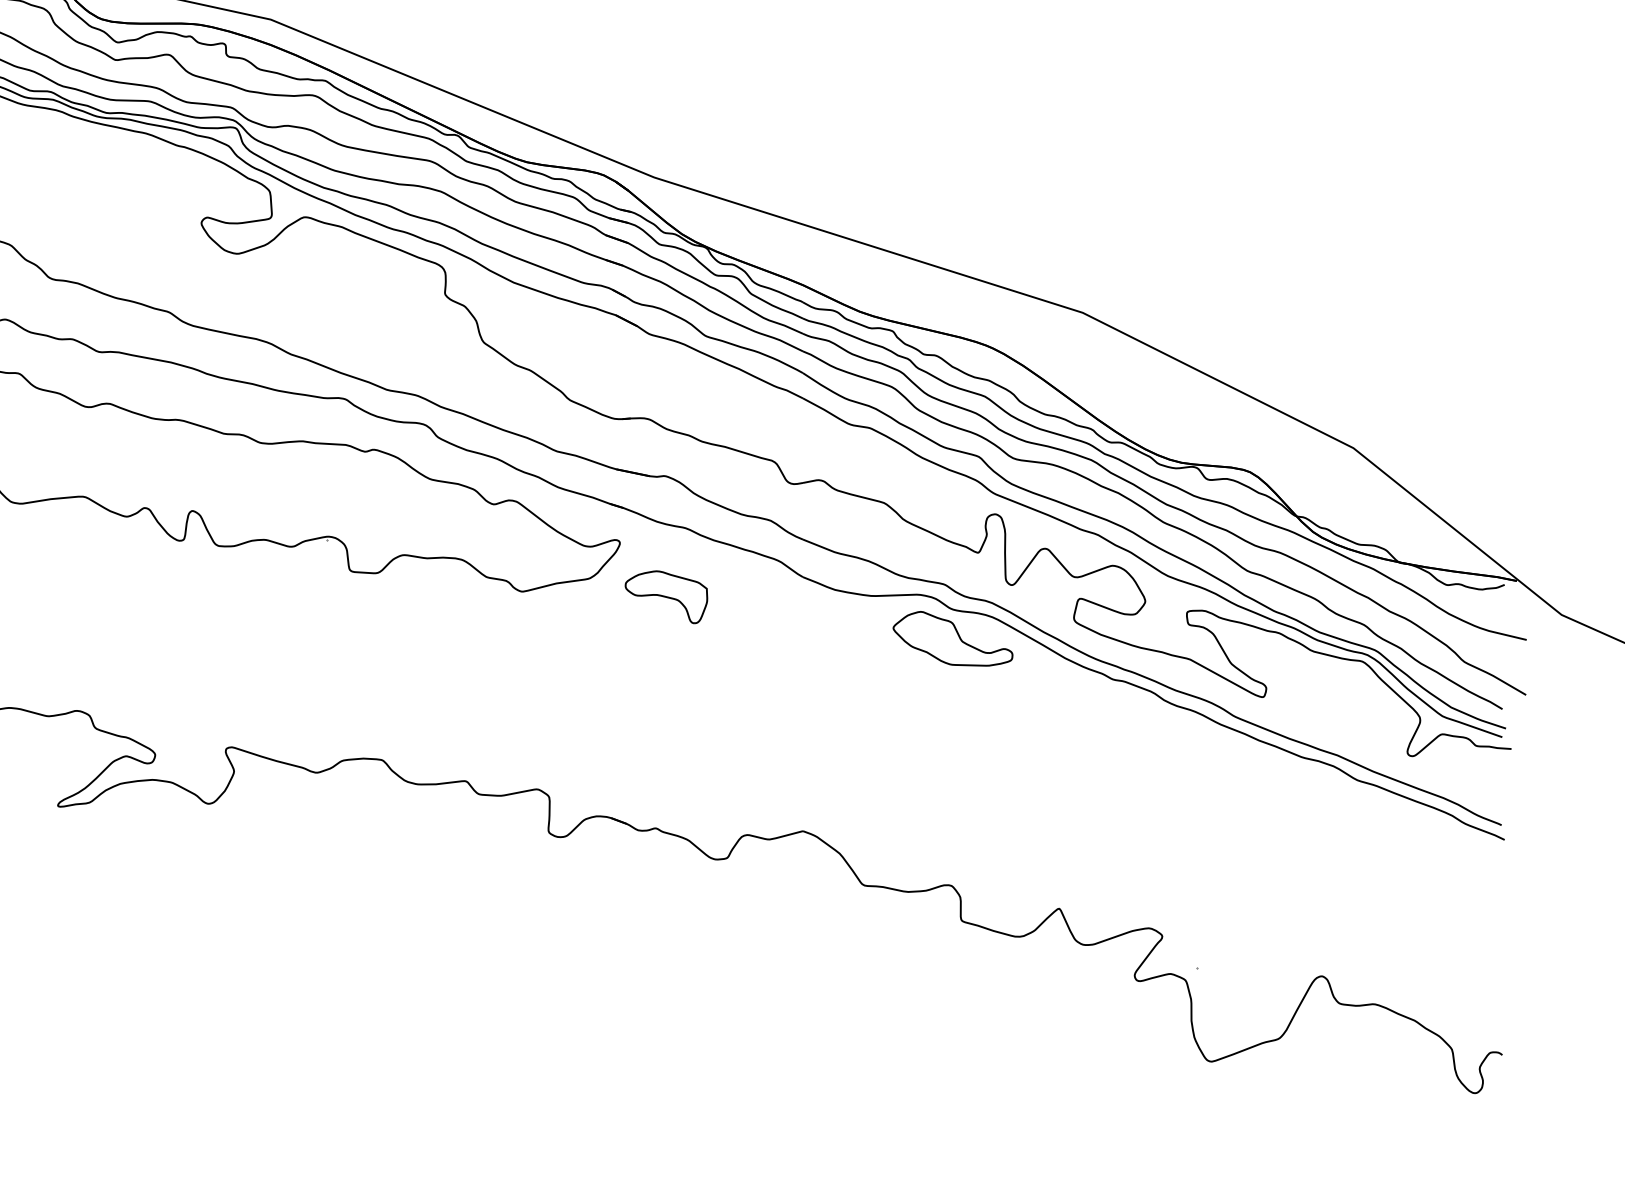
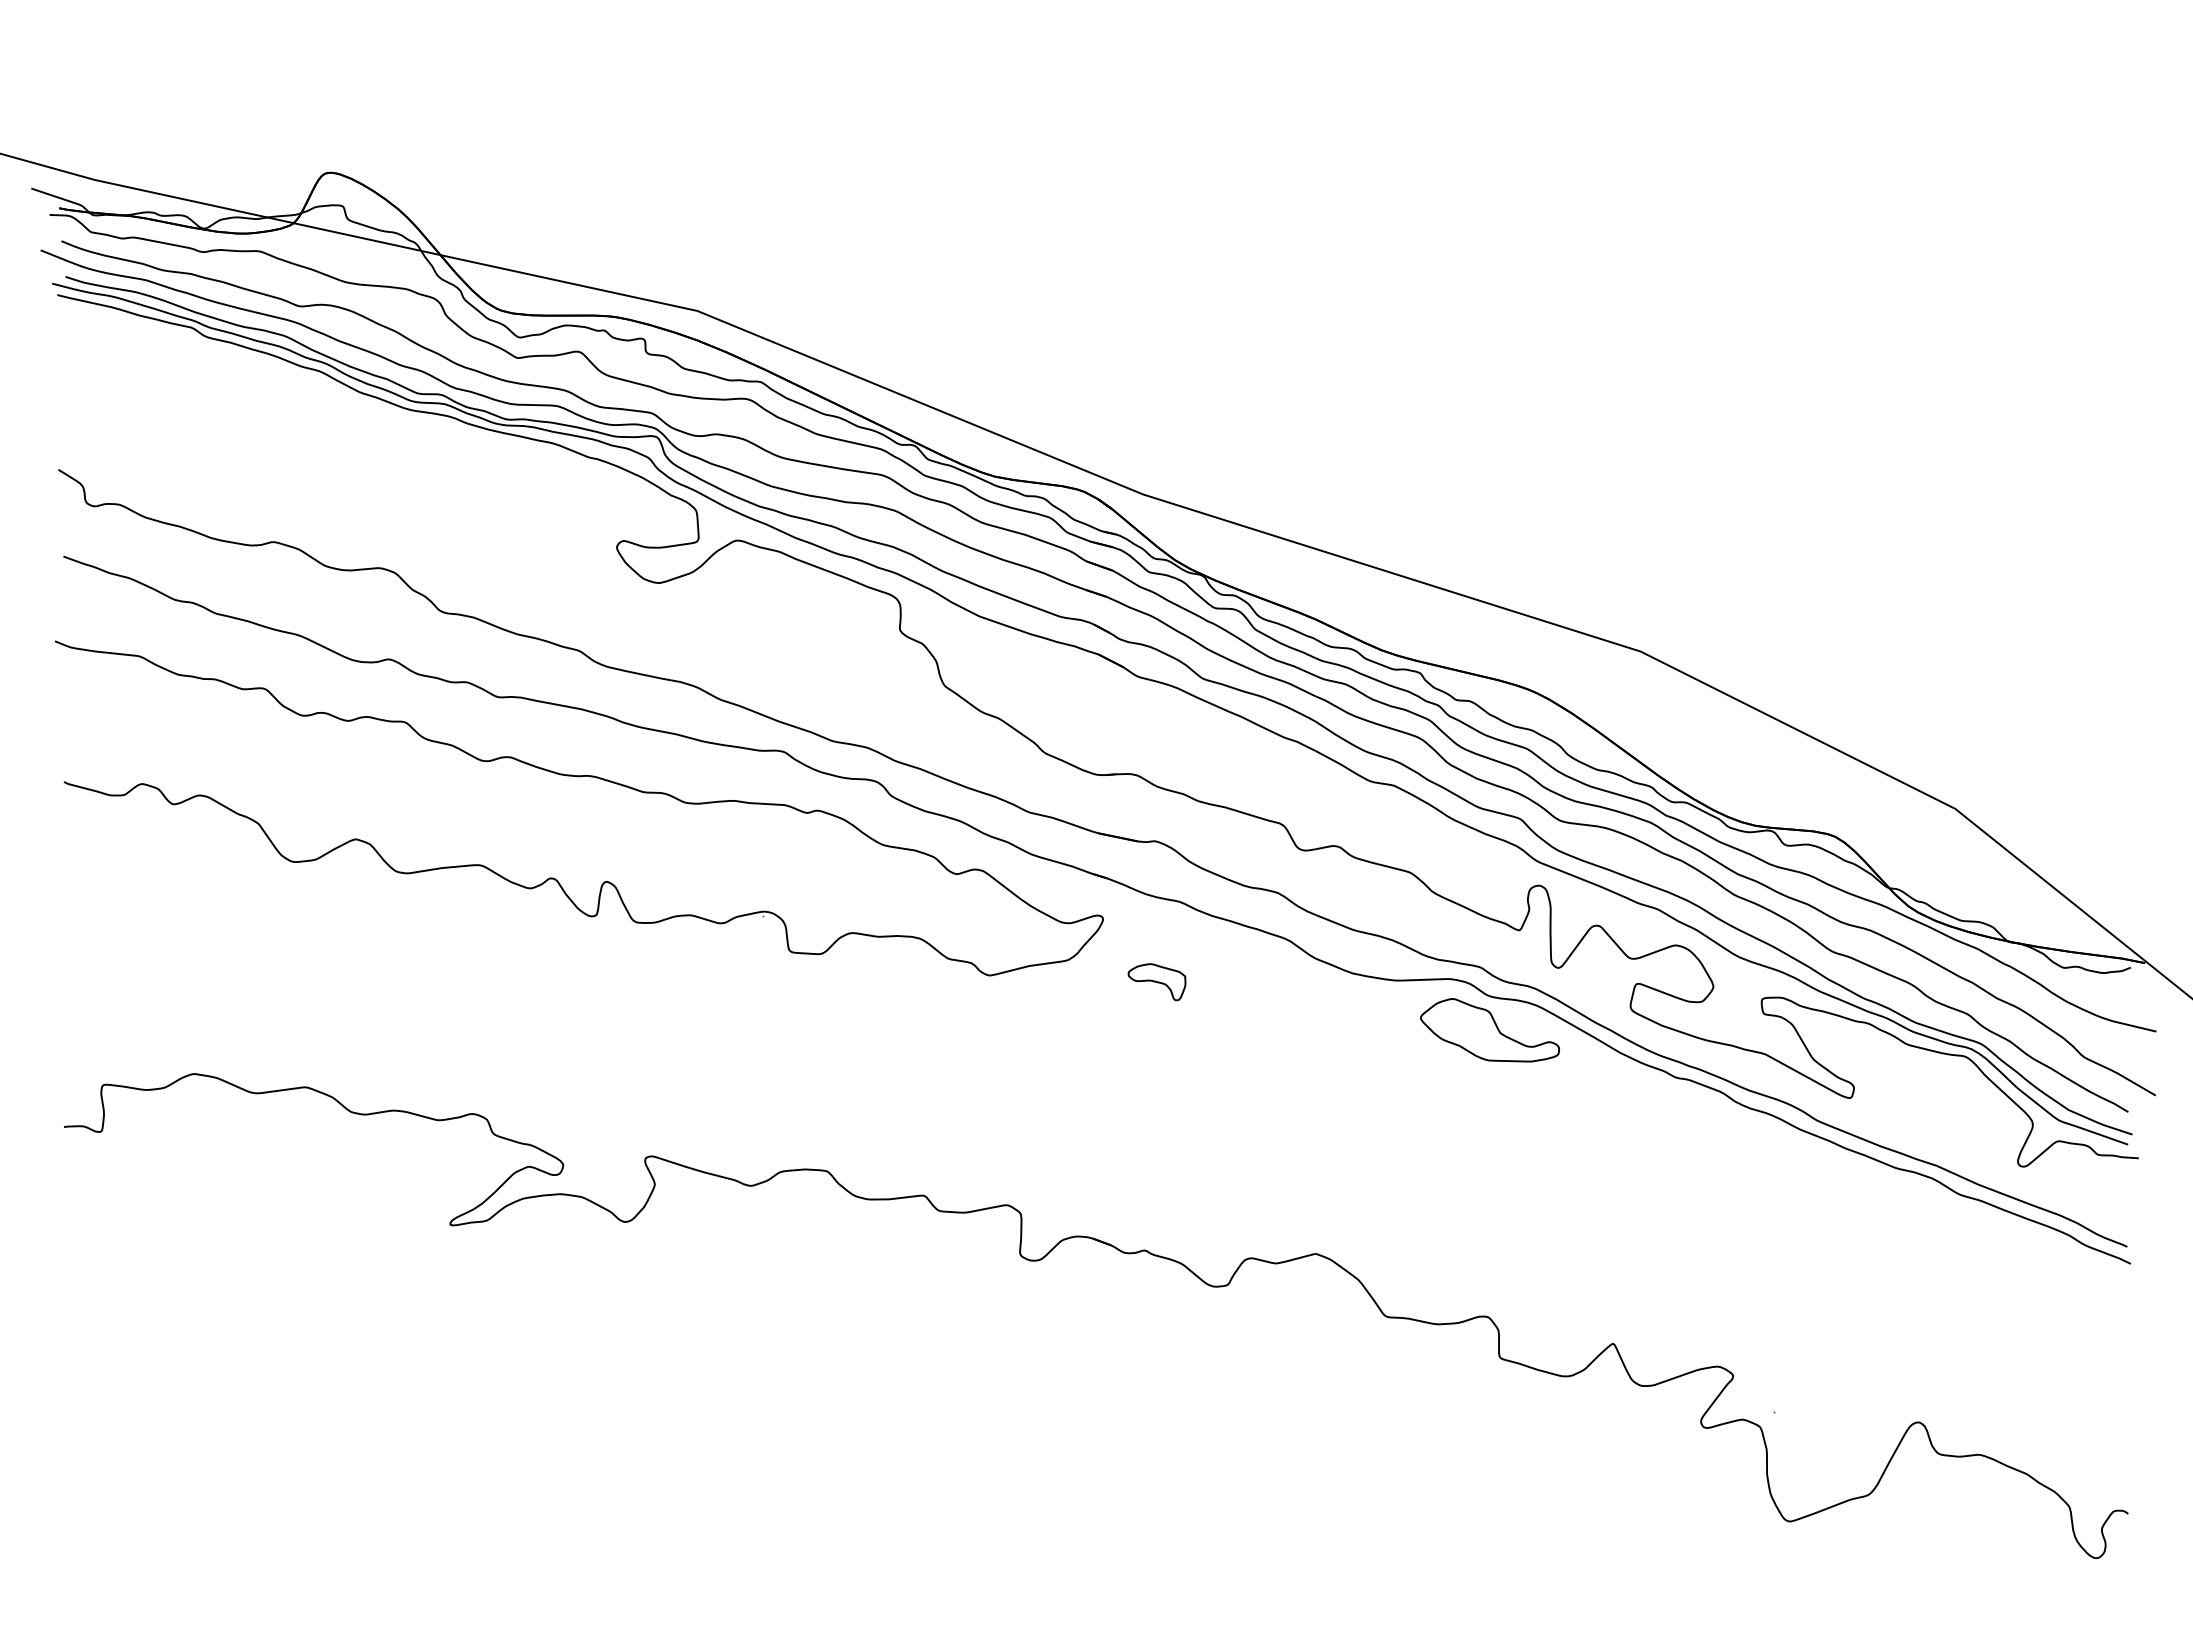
part: (665, 597) -> (1156, 982), size x0.6

